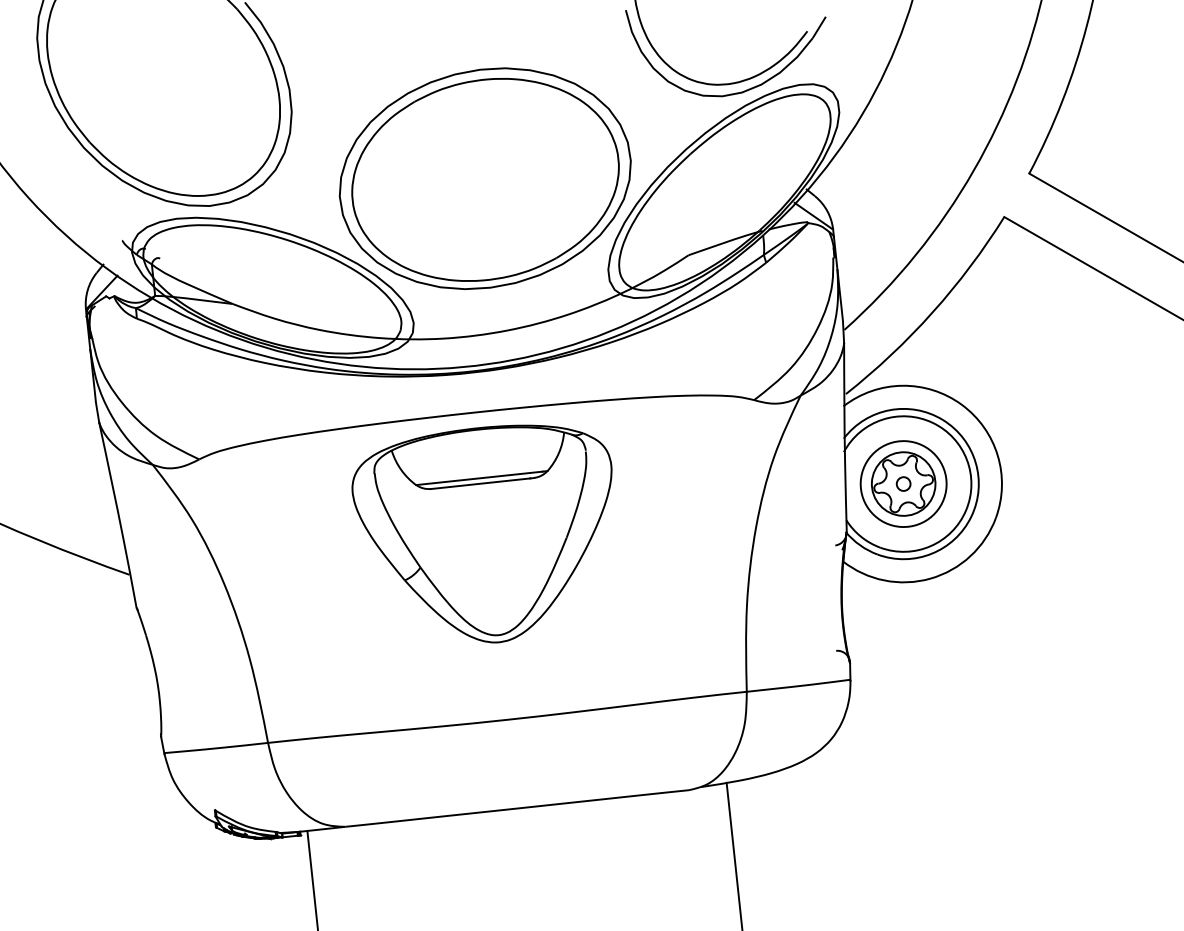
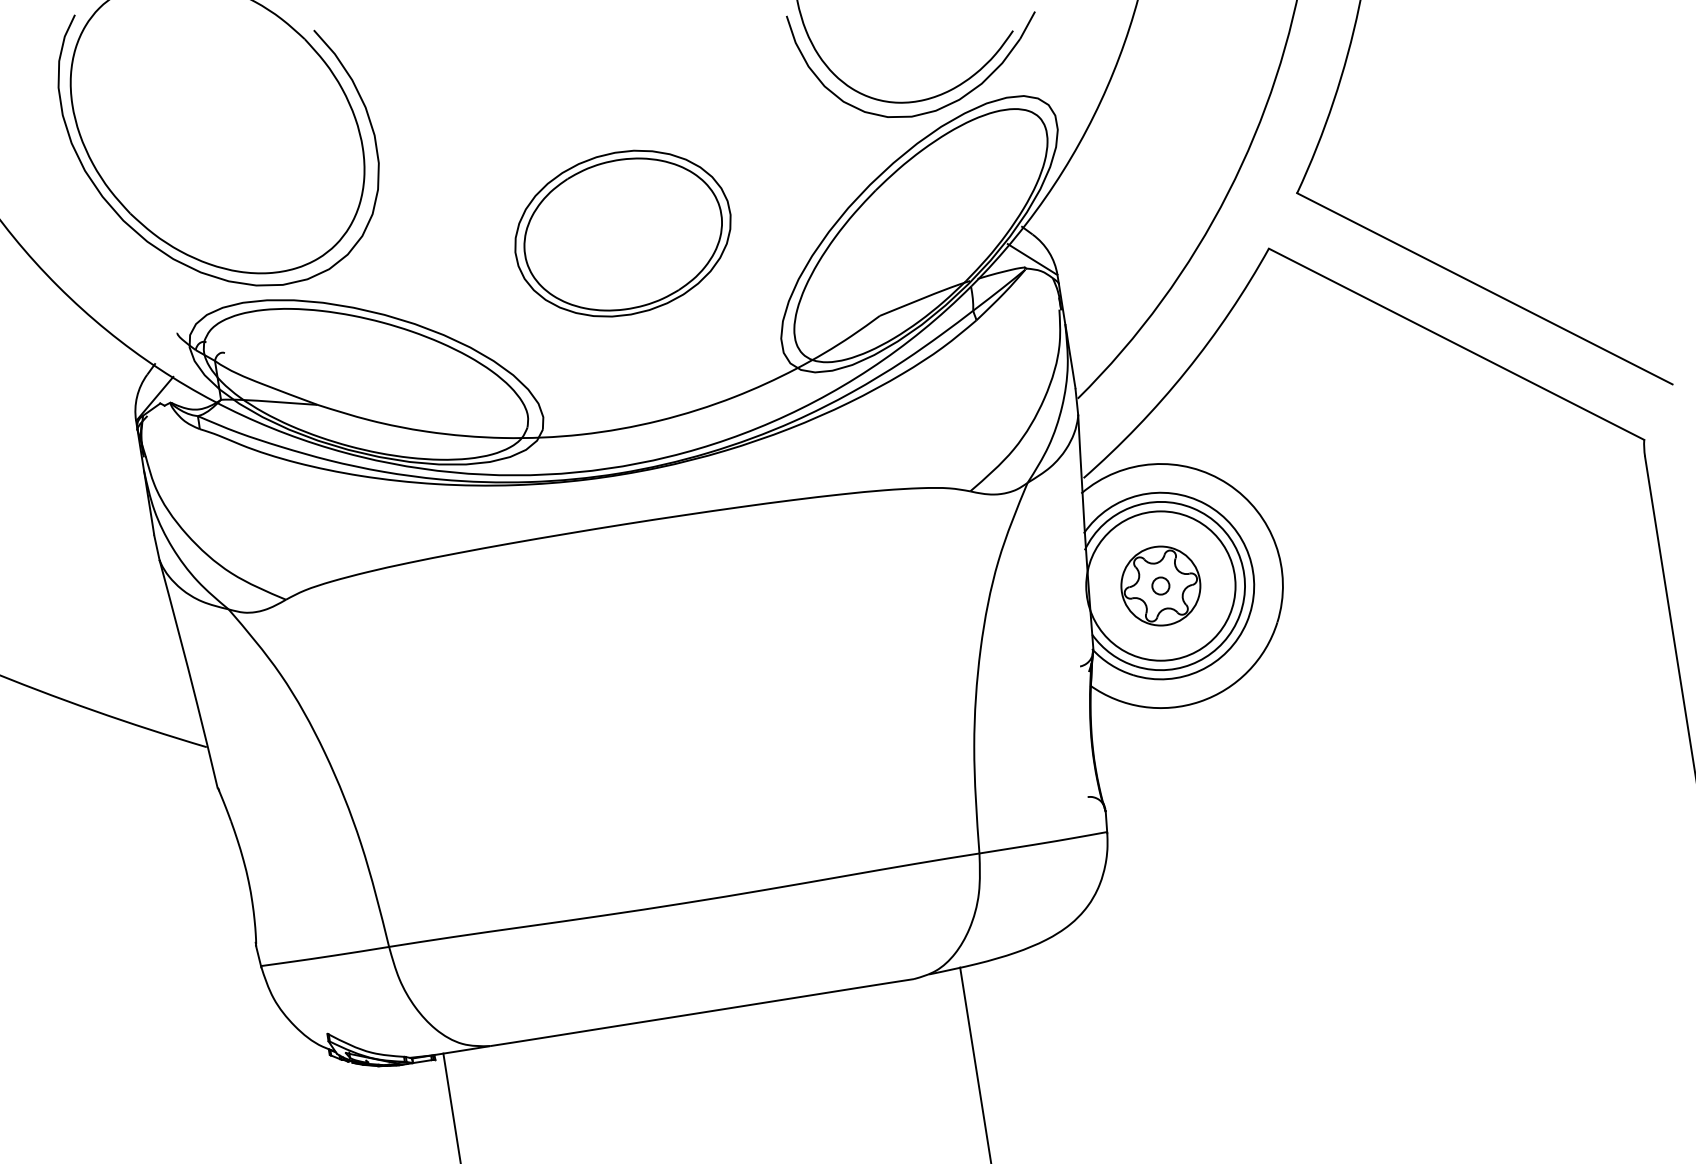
part: (484, 178) -> (622, 233), size x0.6
circle: (903, 483) -> (1160, 585), size x1.4
part: (479, 532) -> (637, 672), removed

